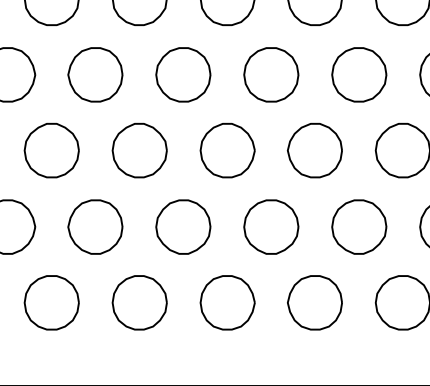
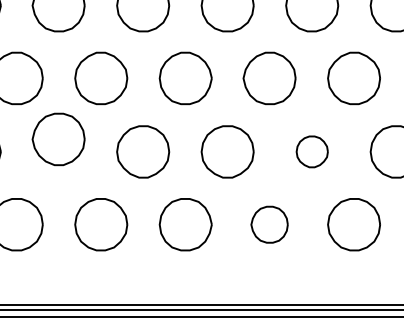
part: (95, 226) -> (58, 138), moved
part: (359, 226) -> (312, 151), size x0.6
part: (314, 302) -> (269, 224), size x0.7

